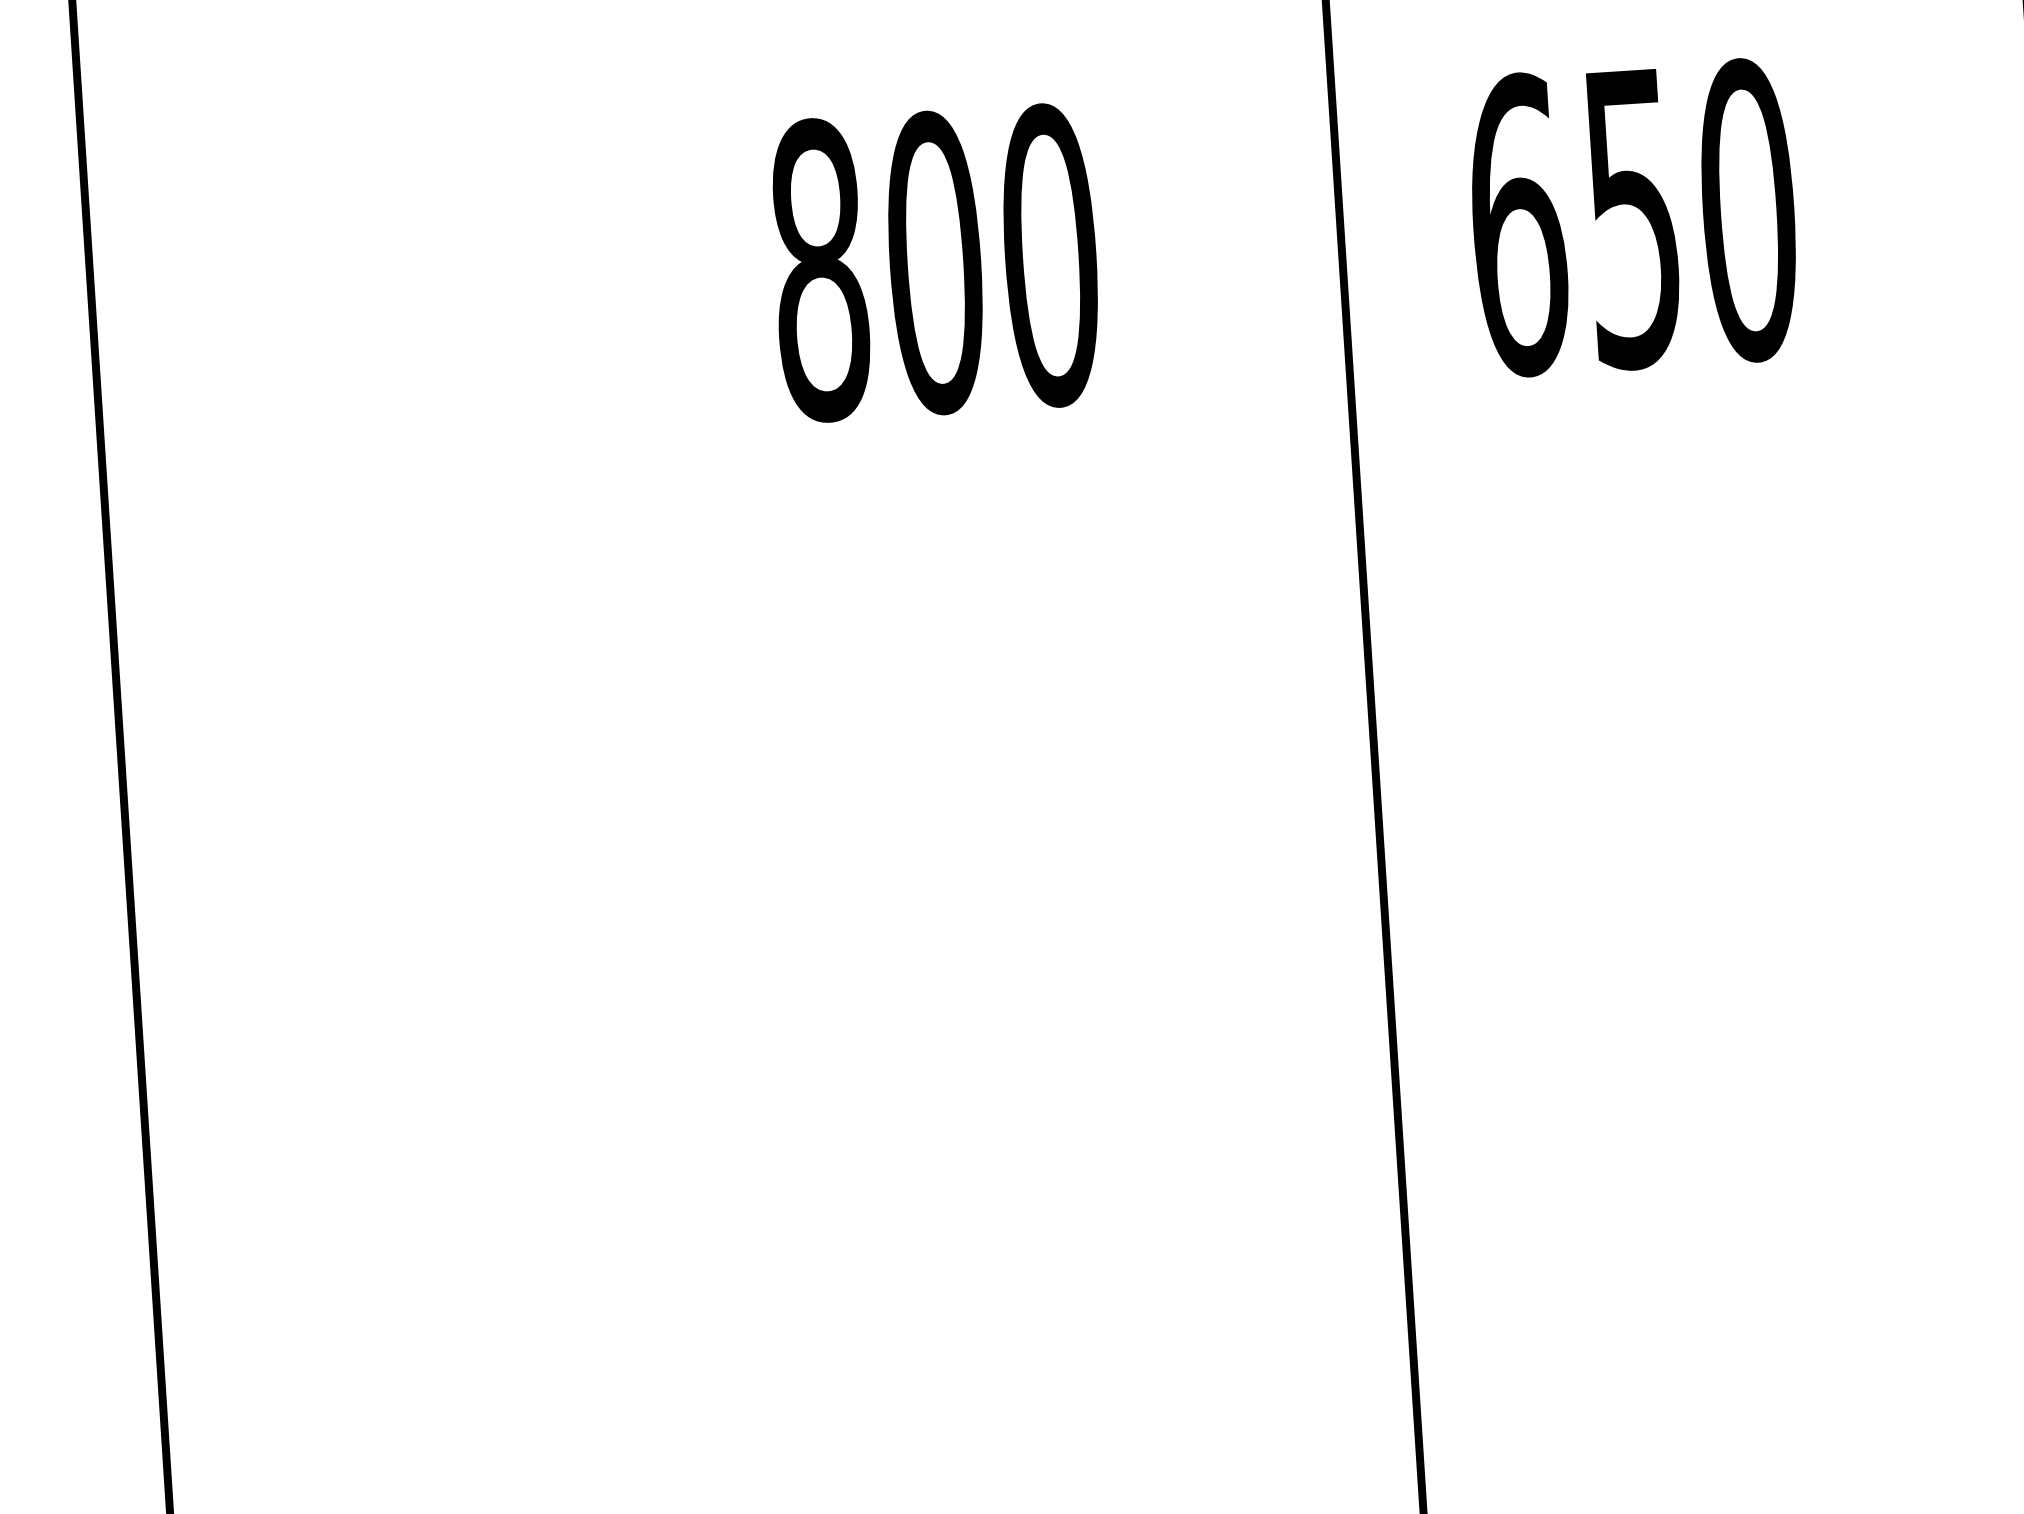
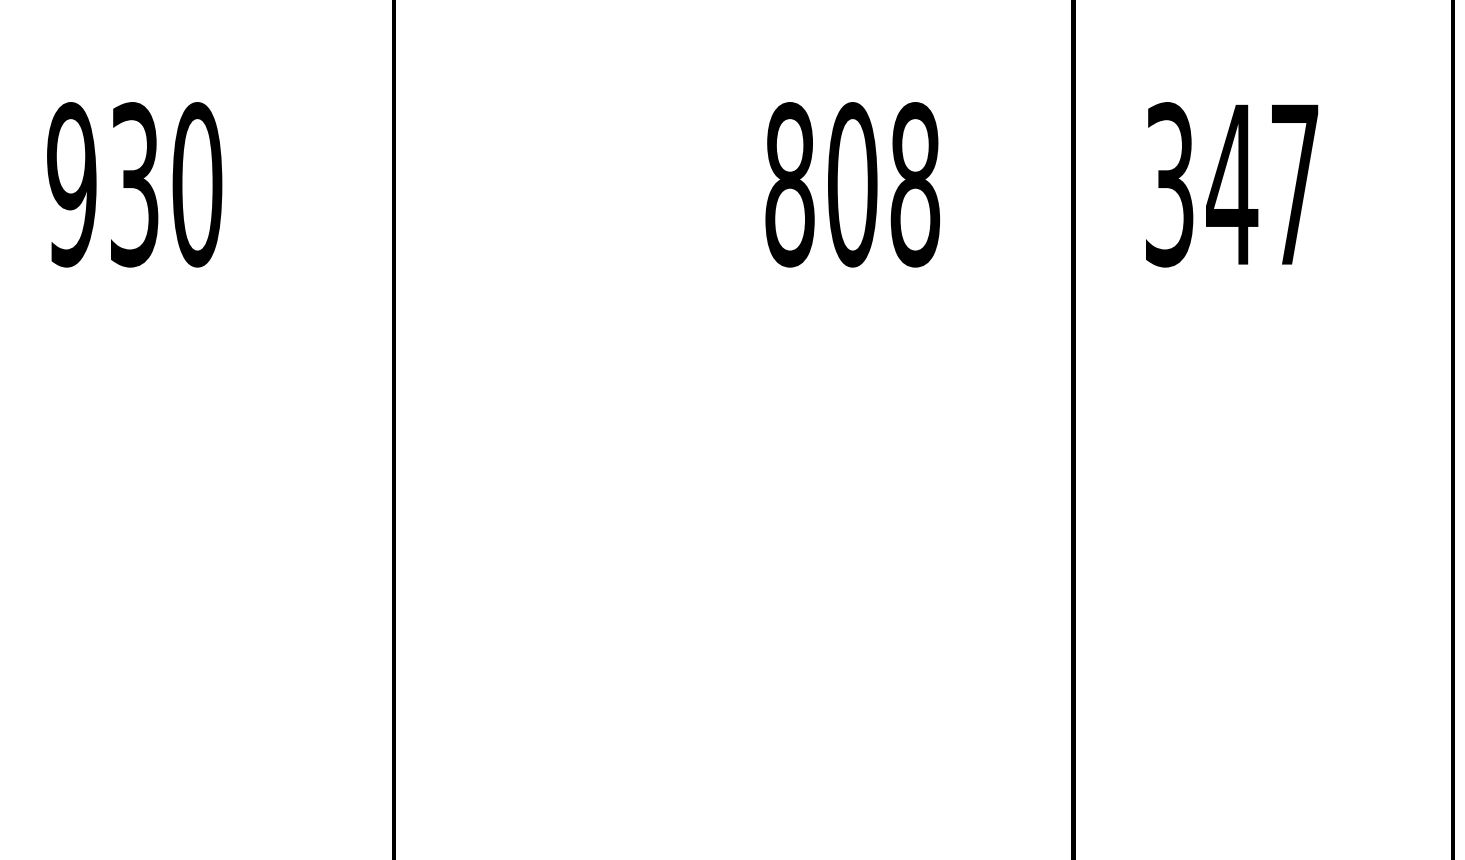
text: (1633, 217) -> (1232, 184), 650 -> 347
text: (1050, 254) -> (915, 184), 800 -> 808

